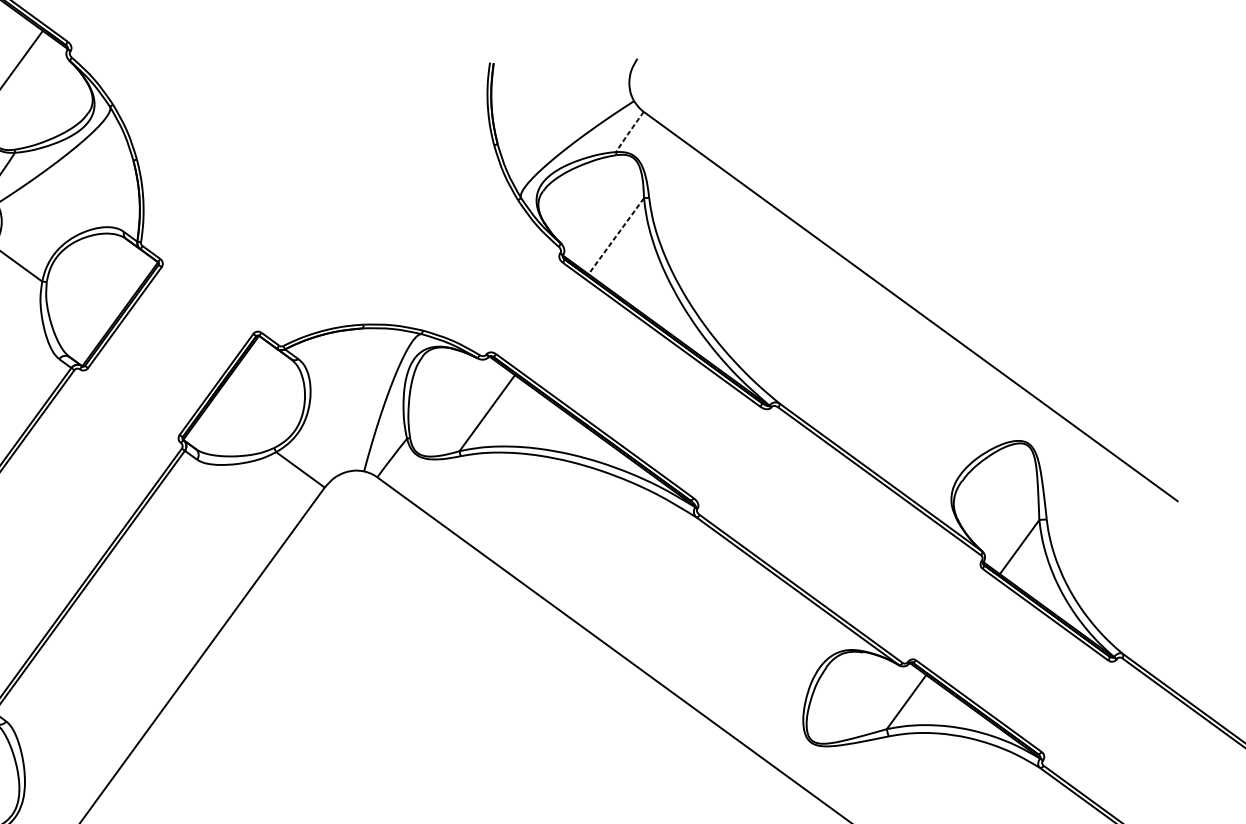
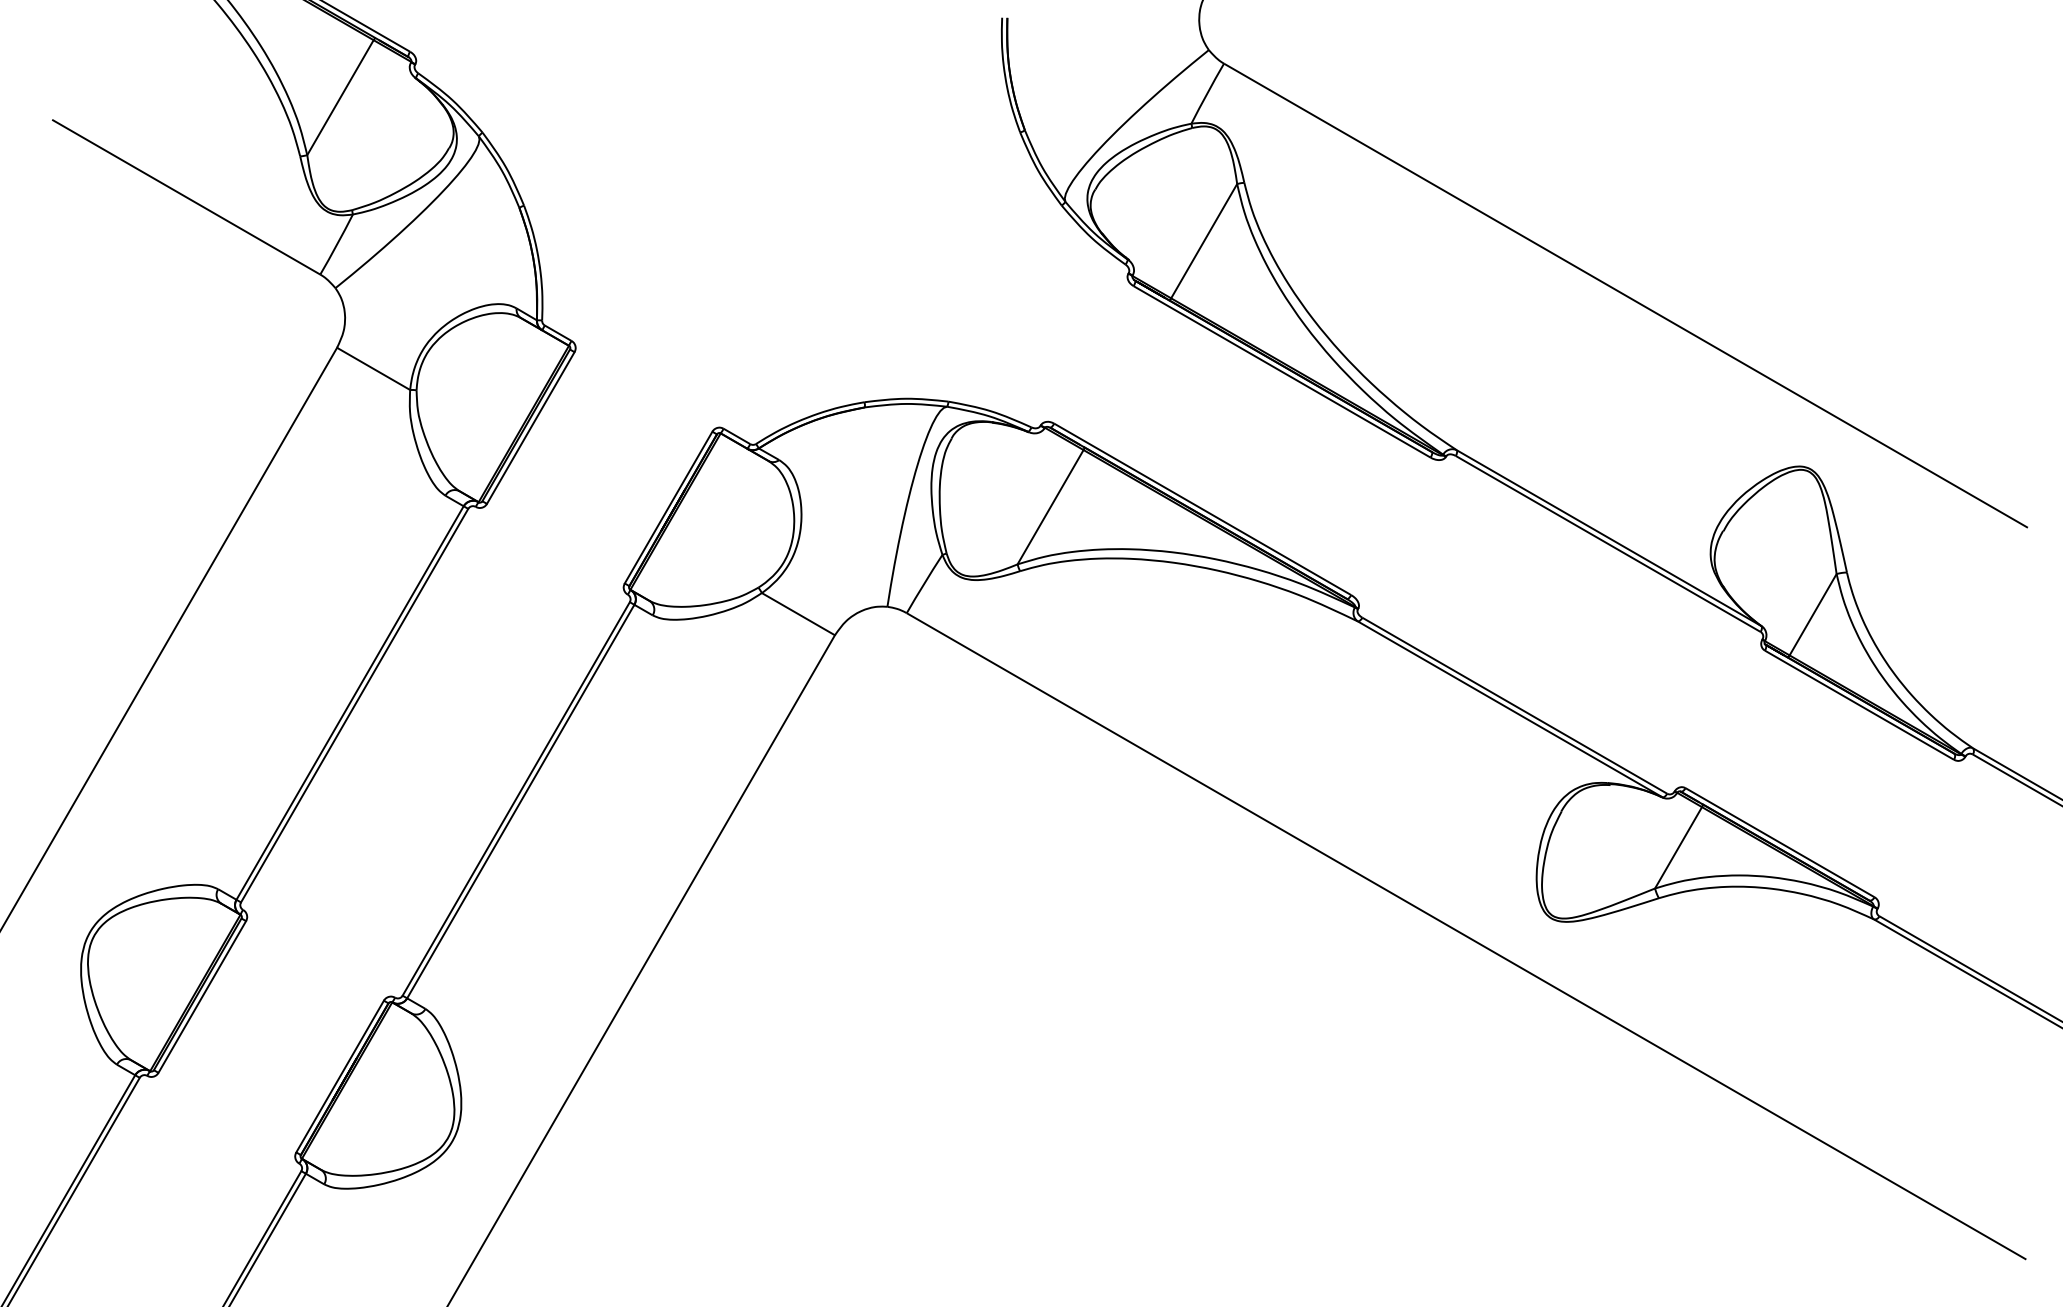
arc: (629, 131) -> (1207, 93), dashed -> solid
line: (615, 236) -> (1203, 241), dashed -> solid

